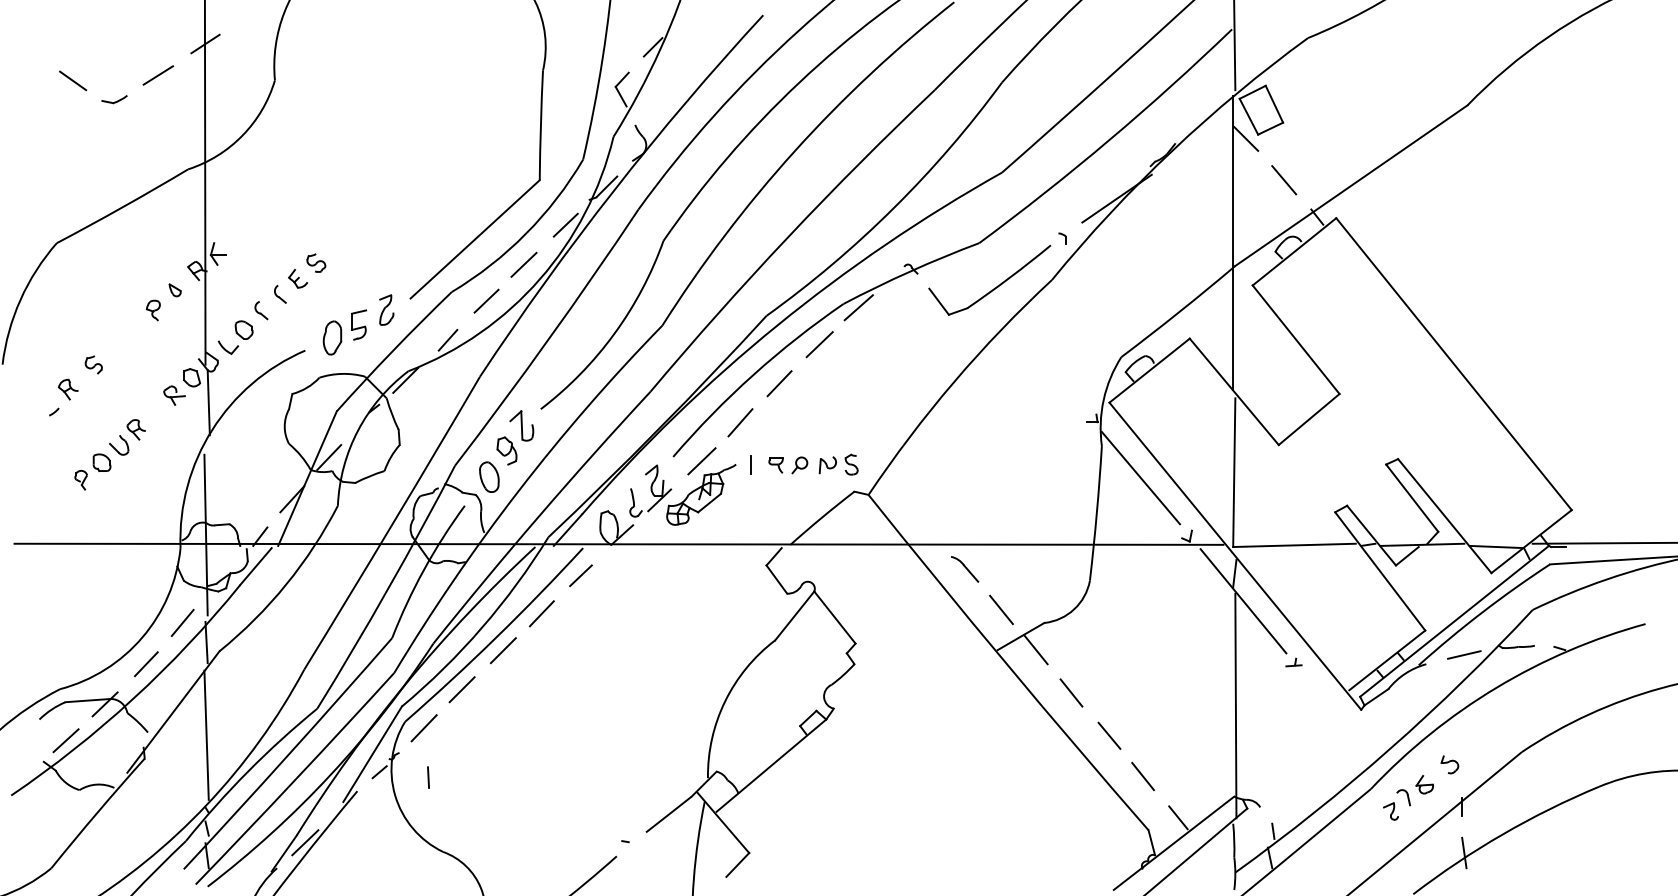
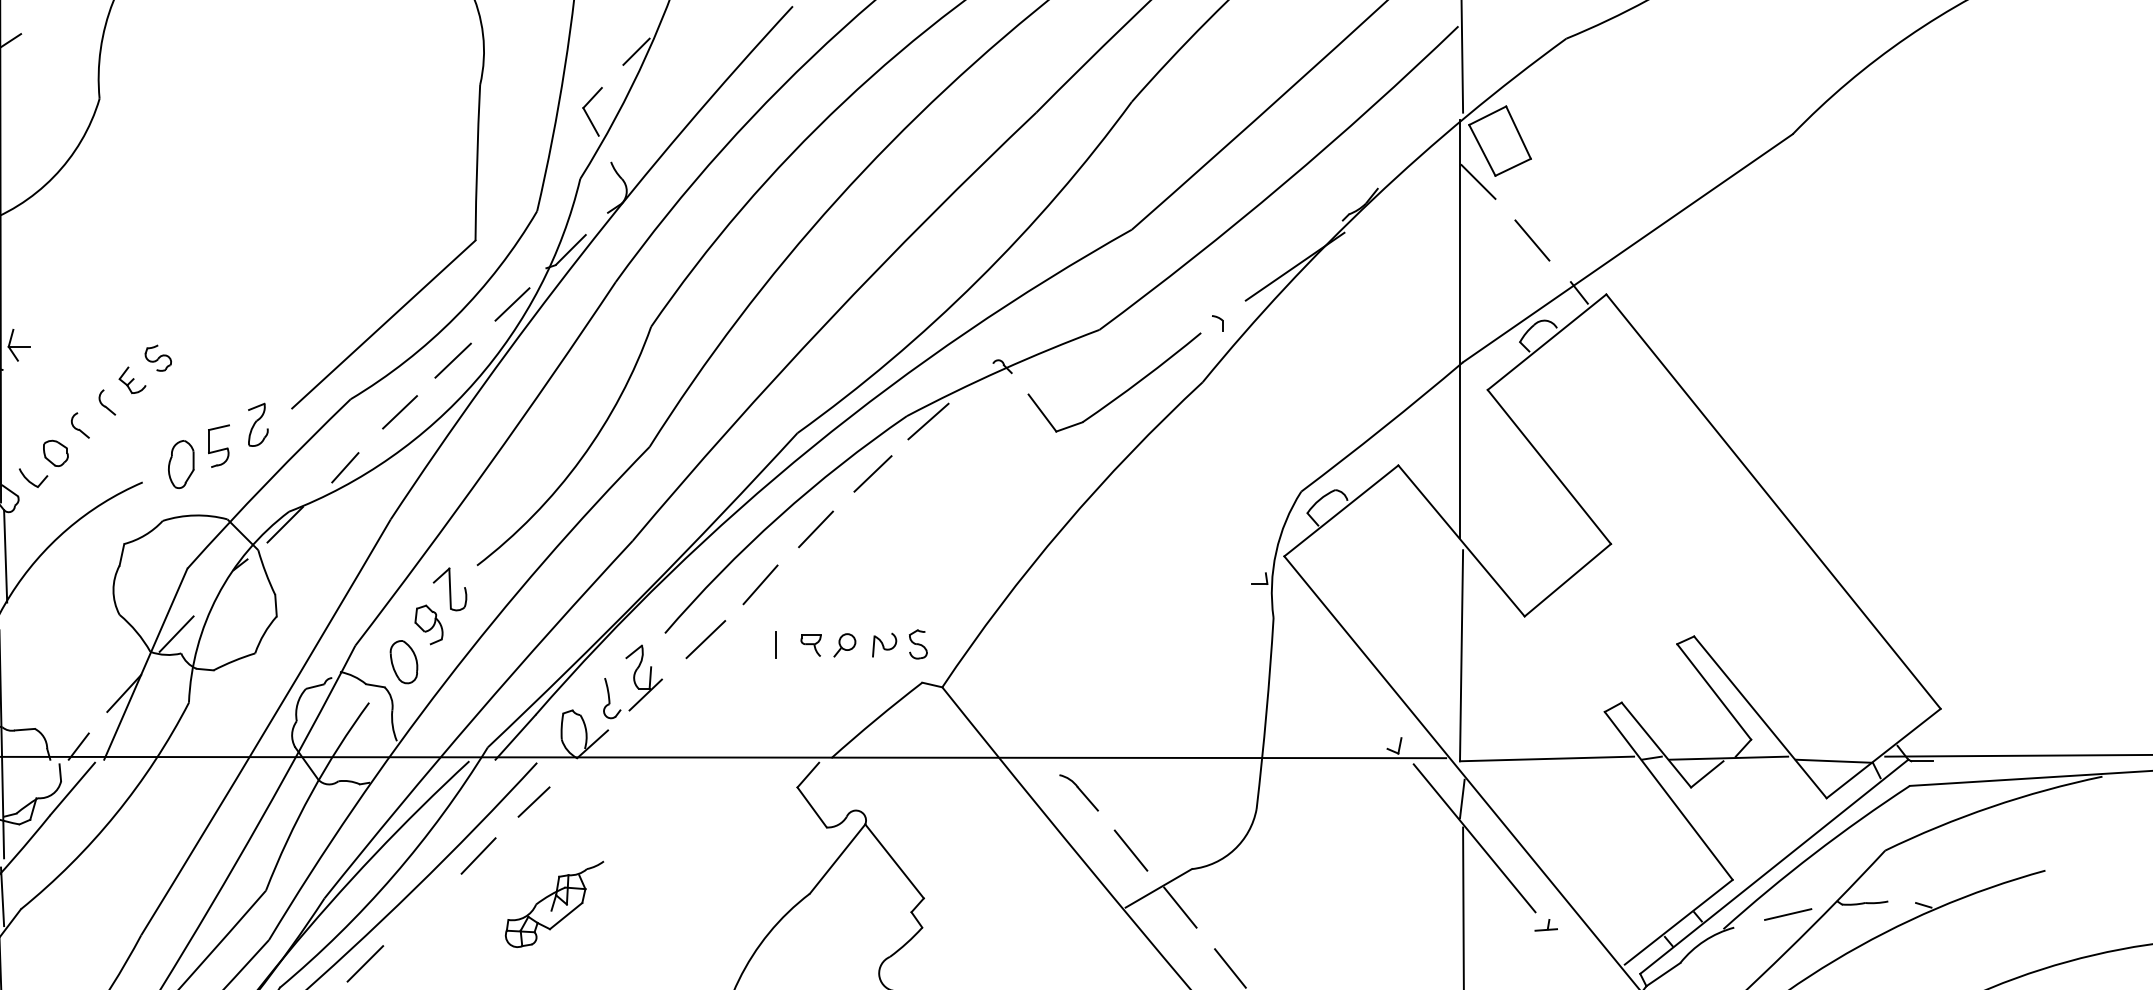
line: (1140, 477) -> (1328, 662), removed
part: (701, 494) -> (554, 903), moved
line: (502, 650) -> (422, 908), removed

